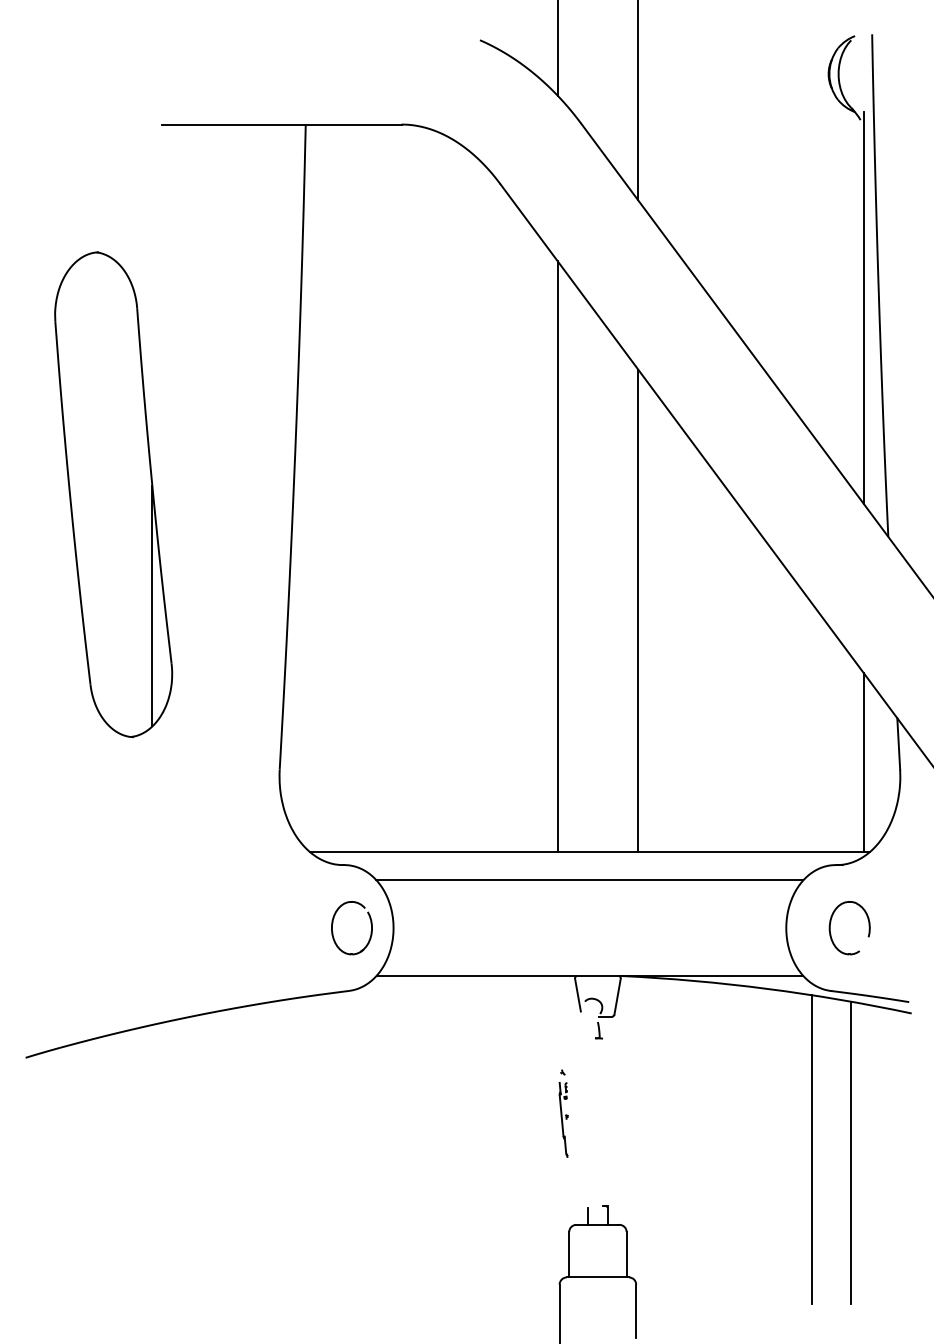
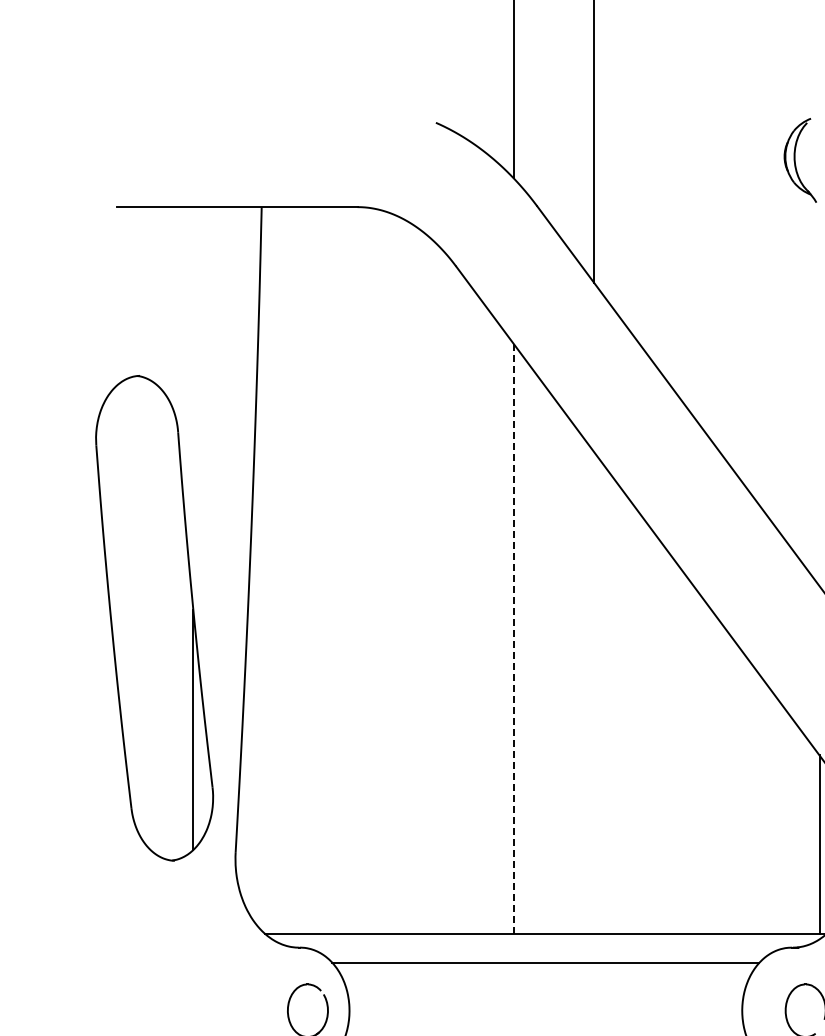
line: (863, 307) -> (819, 390), removed
part: (113, 494) -> (154, 618), moved
line: (557, 556) -> (513, 639), solid -> dashed
line: (638, 610) -> (594, 693), removed

